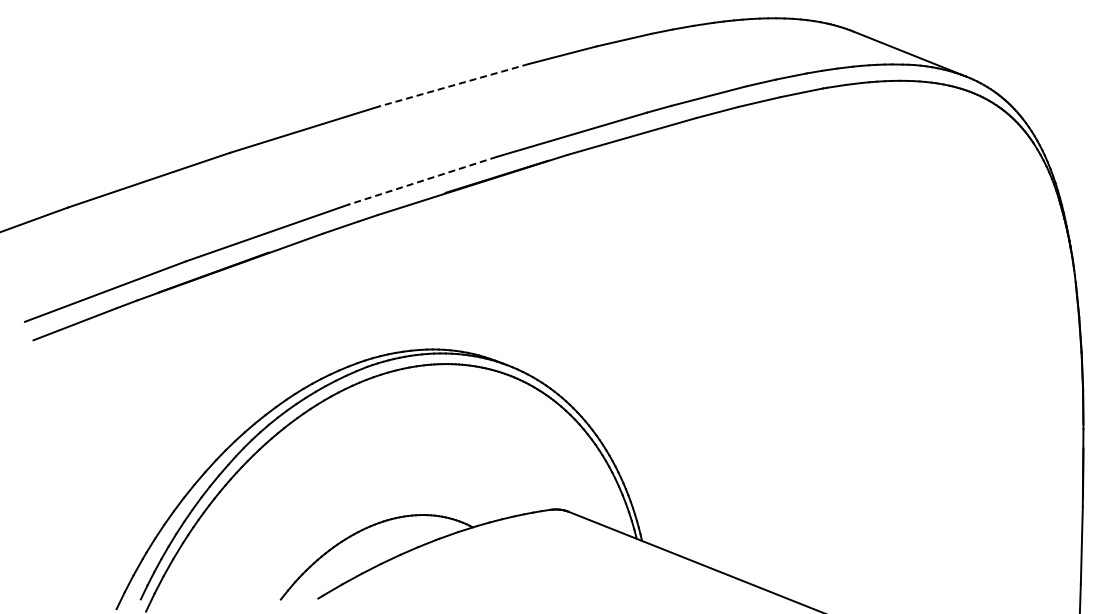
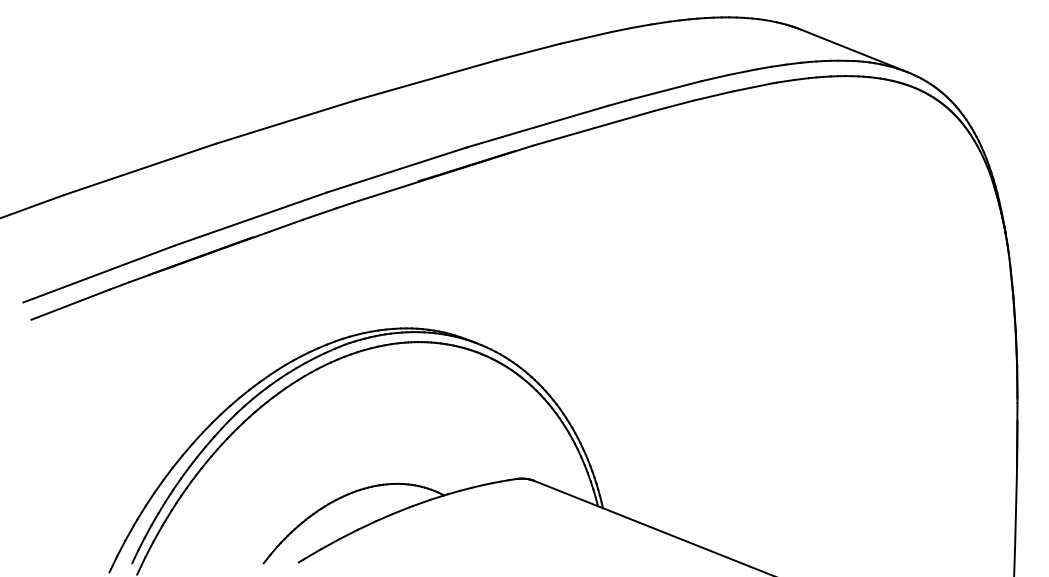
line: (453, 85) -> (425, 80), dashed -> solid
line: (422, 180) -> (396, 169), dashed -> solid

